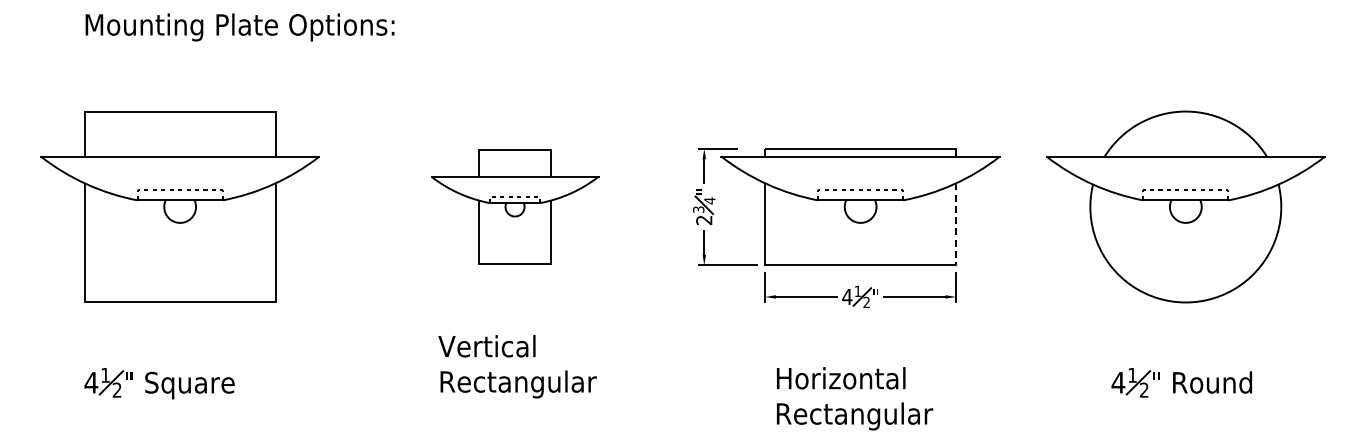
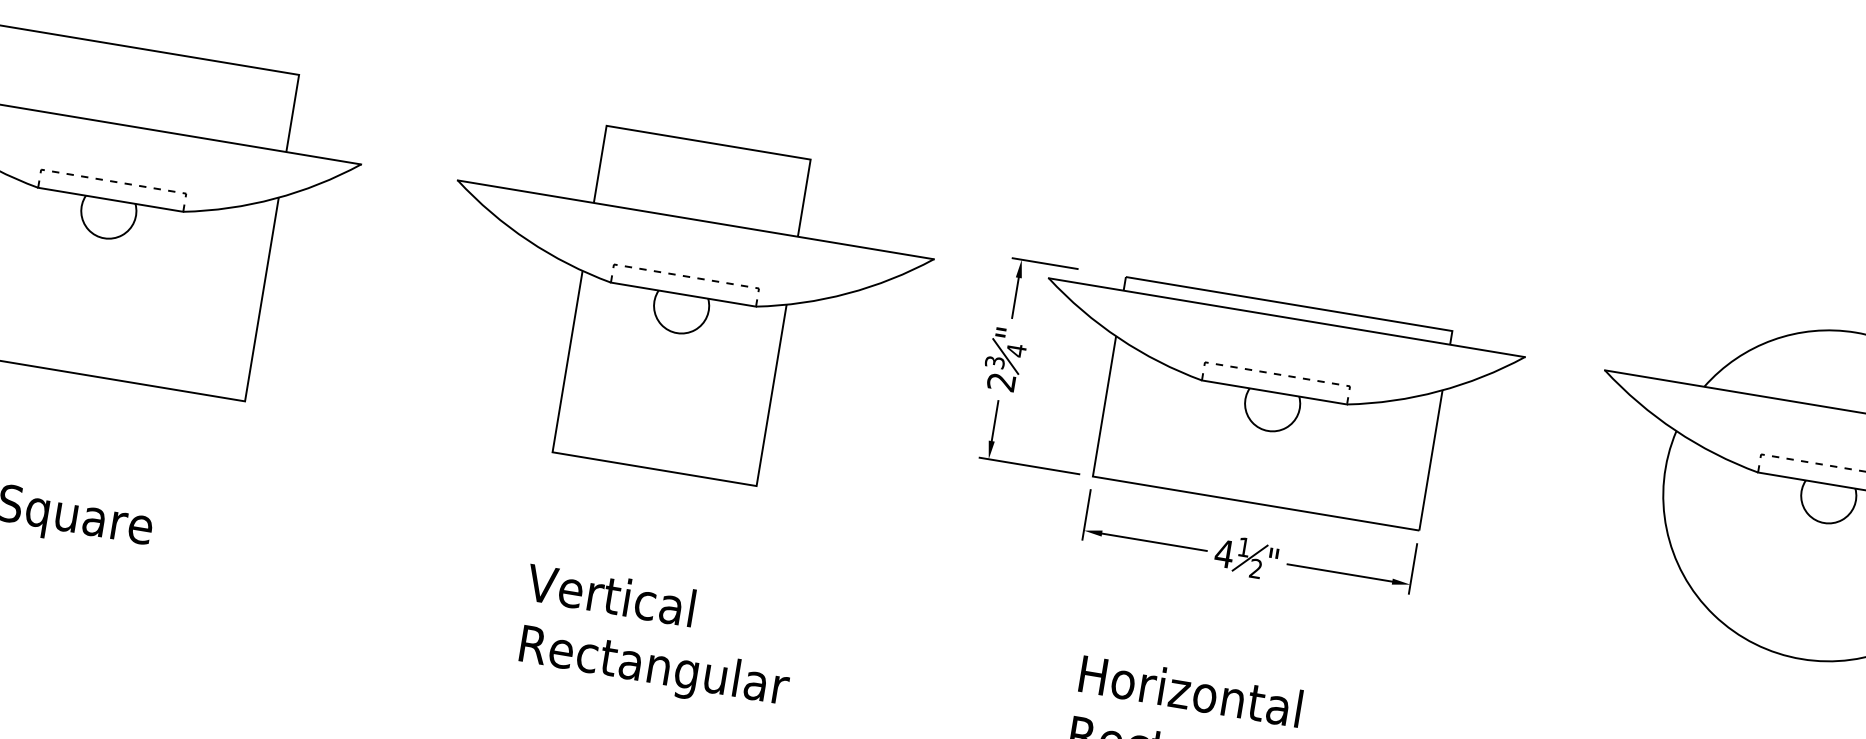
part: (514, 206) -> (680, 304), size x1.67
line: (956, 224) -> (1431, 460), dashed -> solid
text: (517, 366) -> (657, 638), moved

